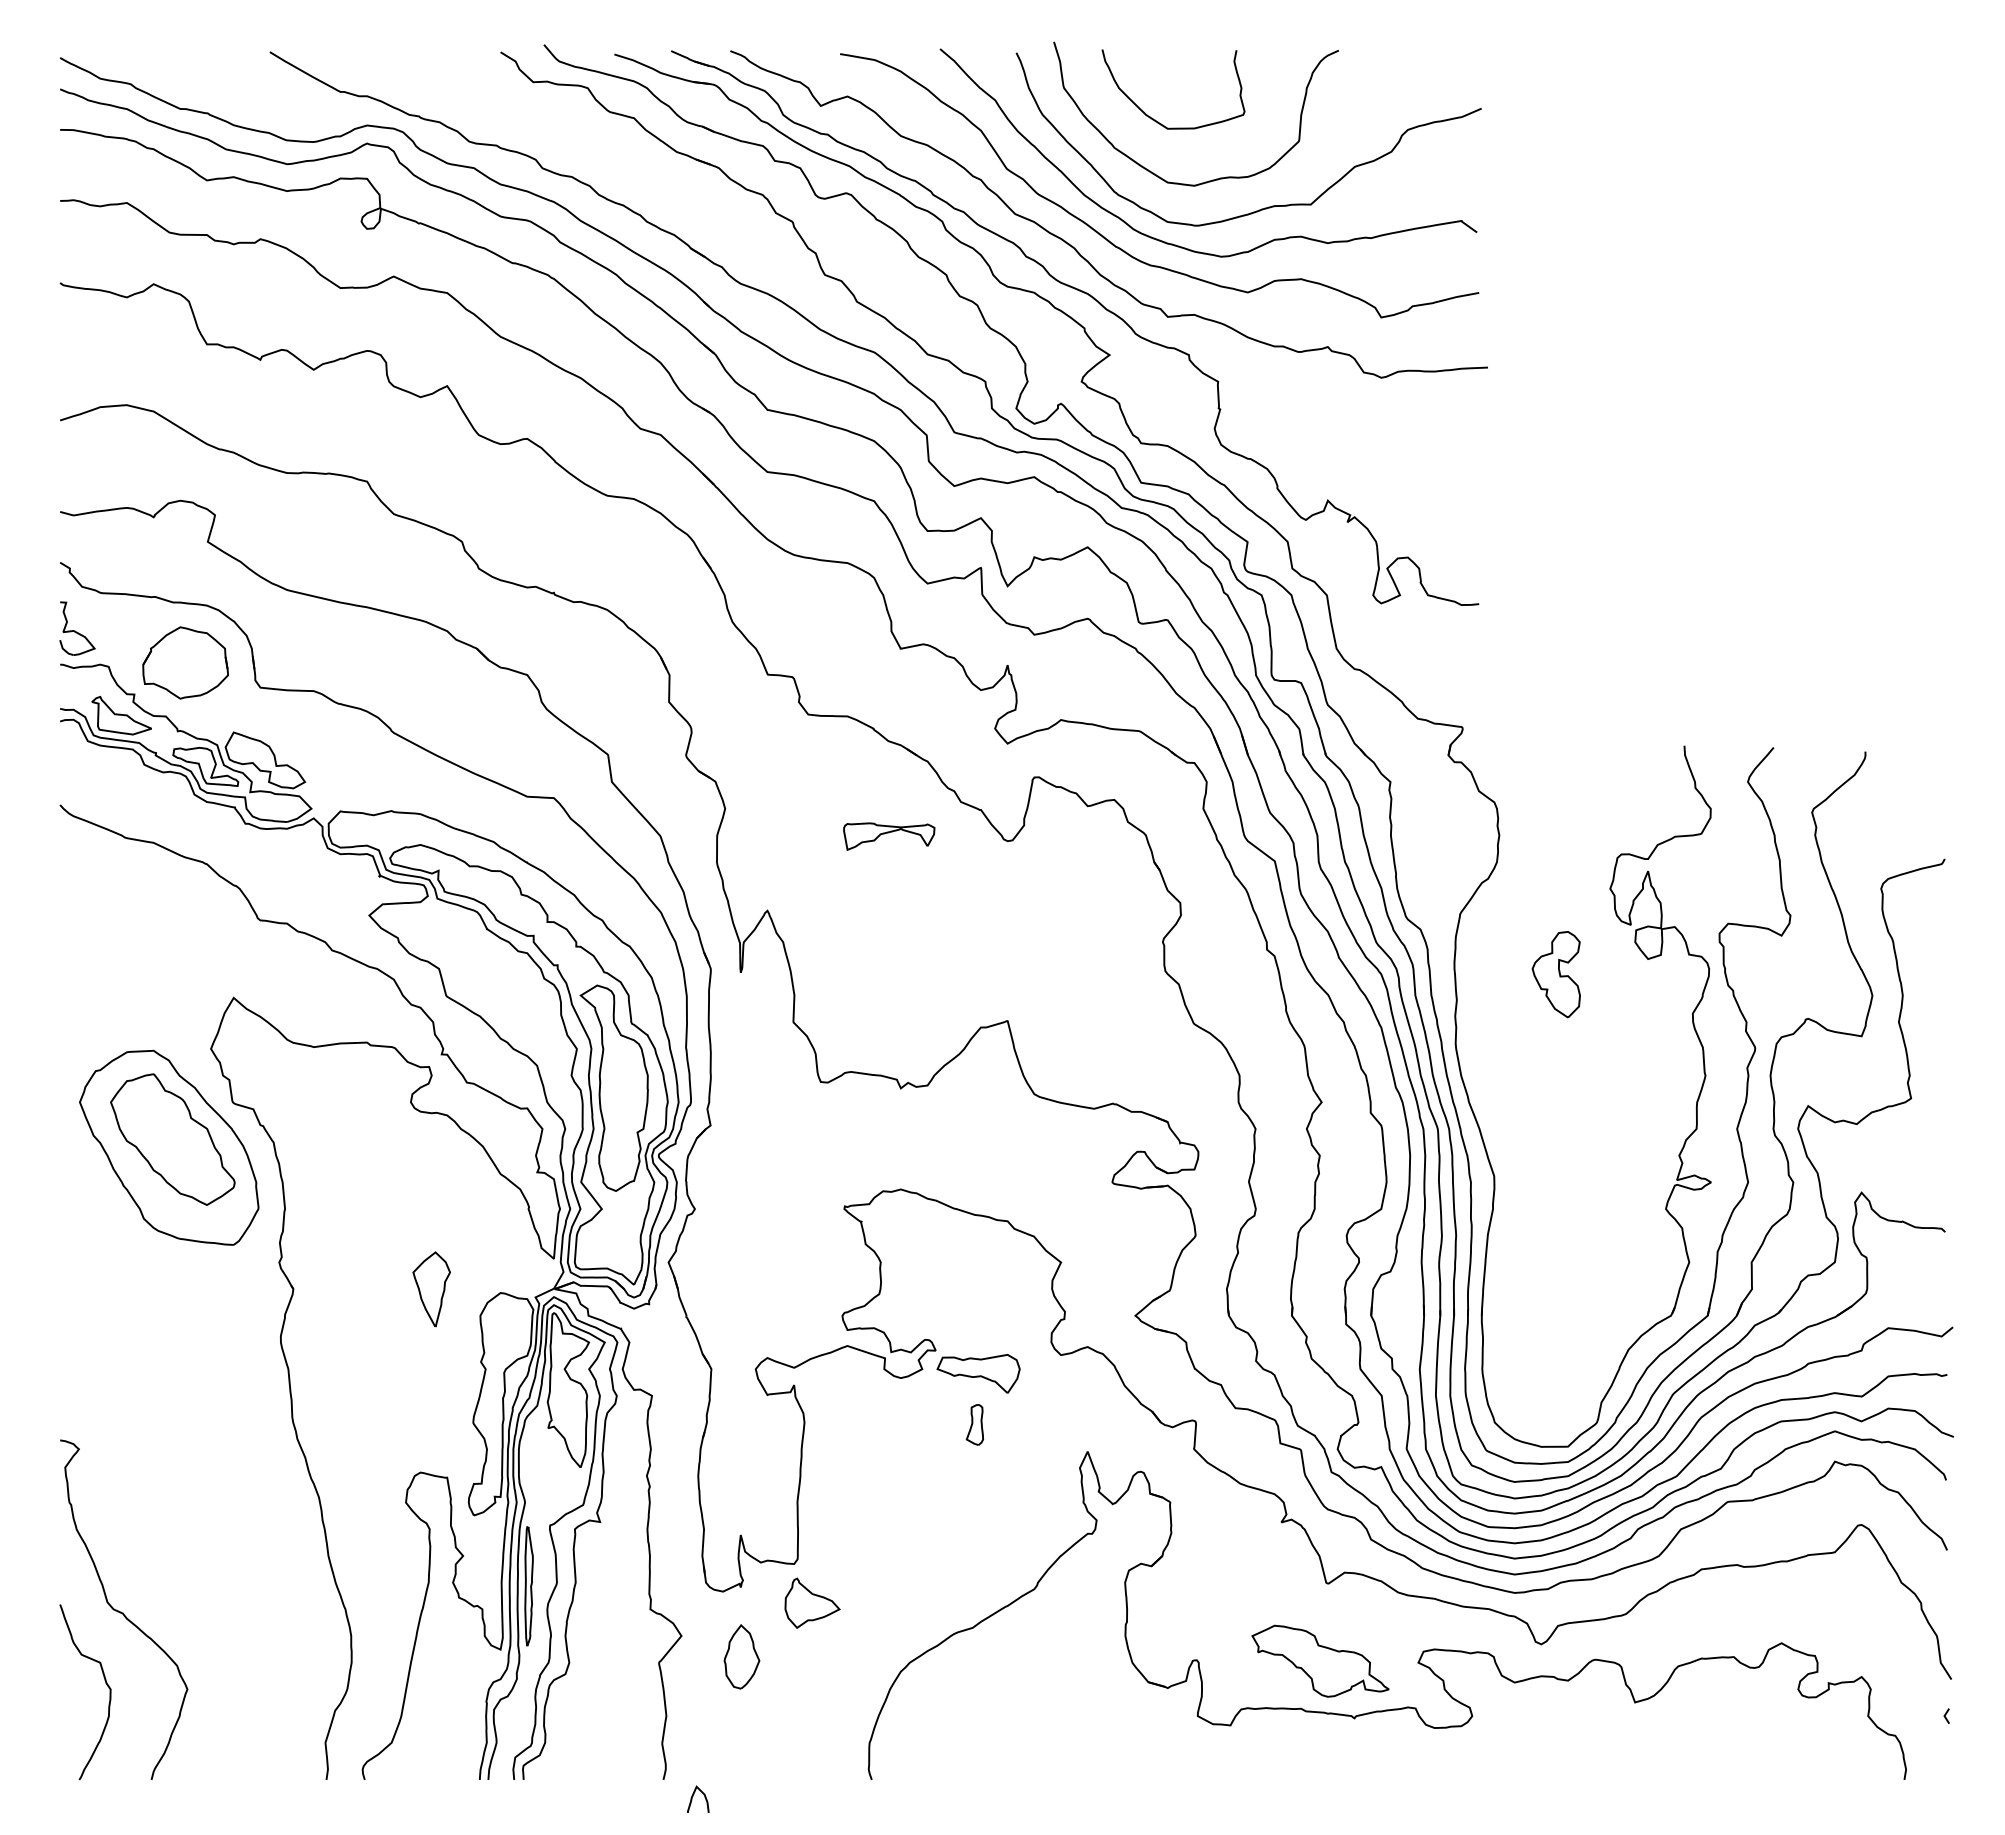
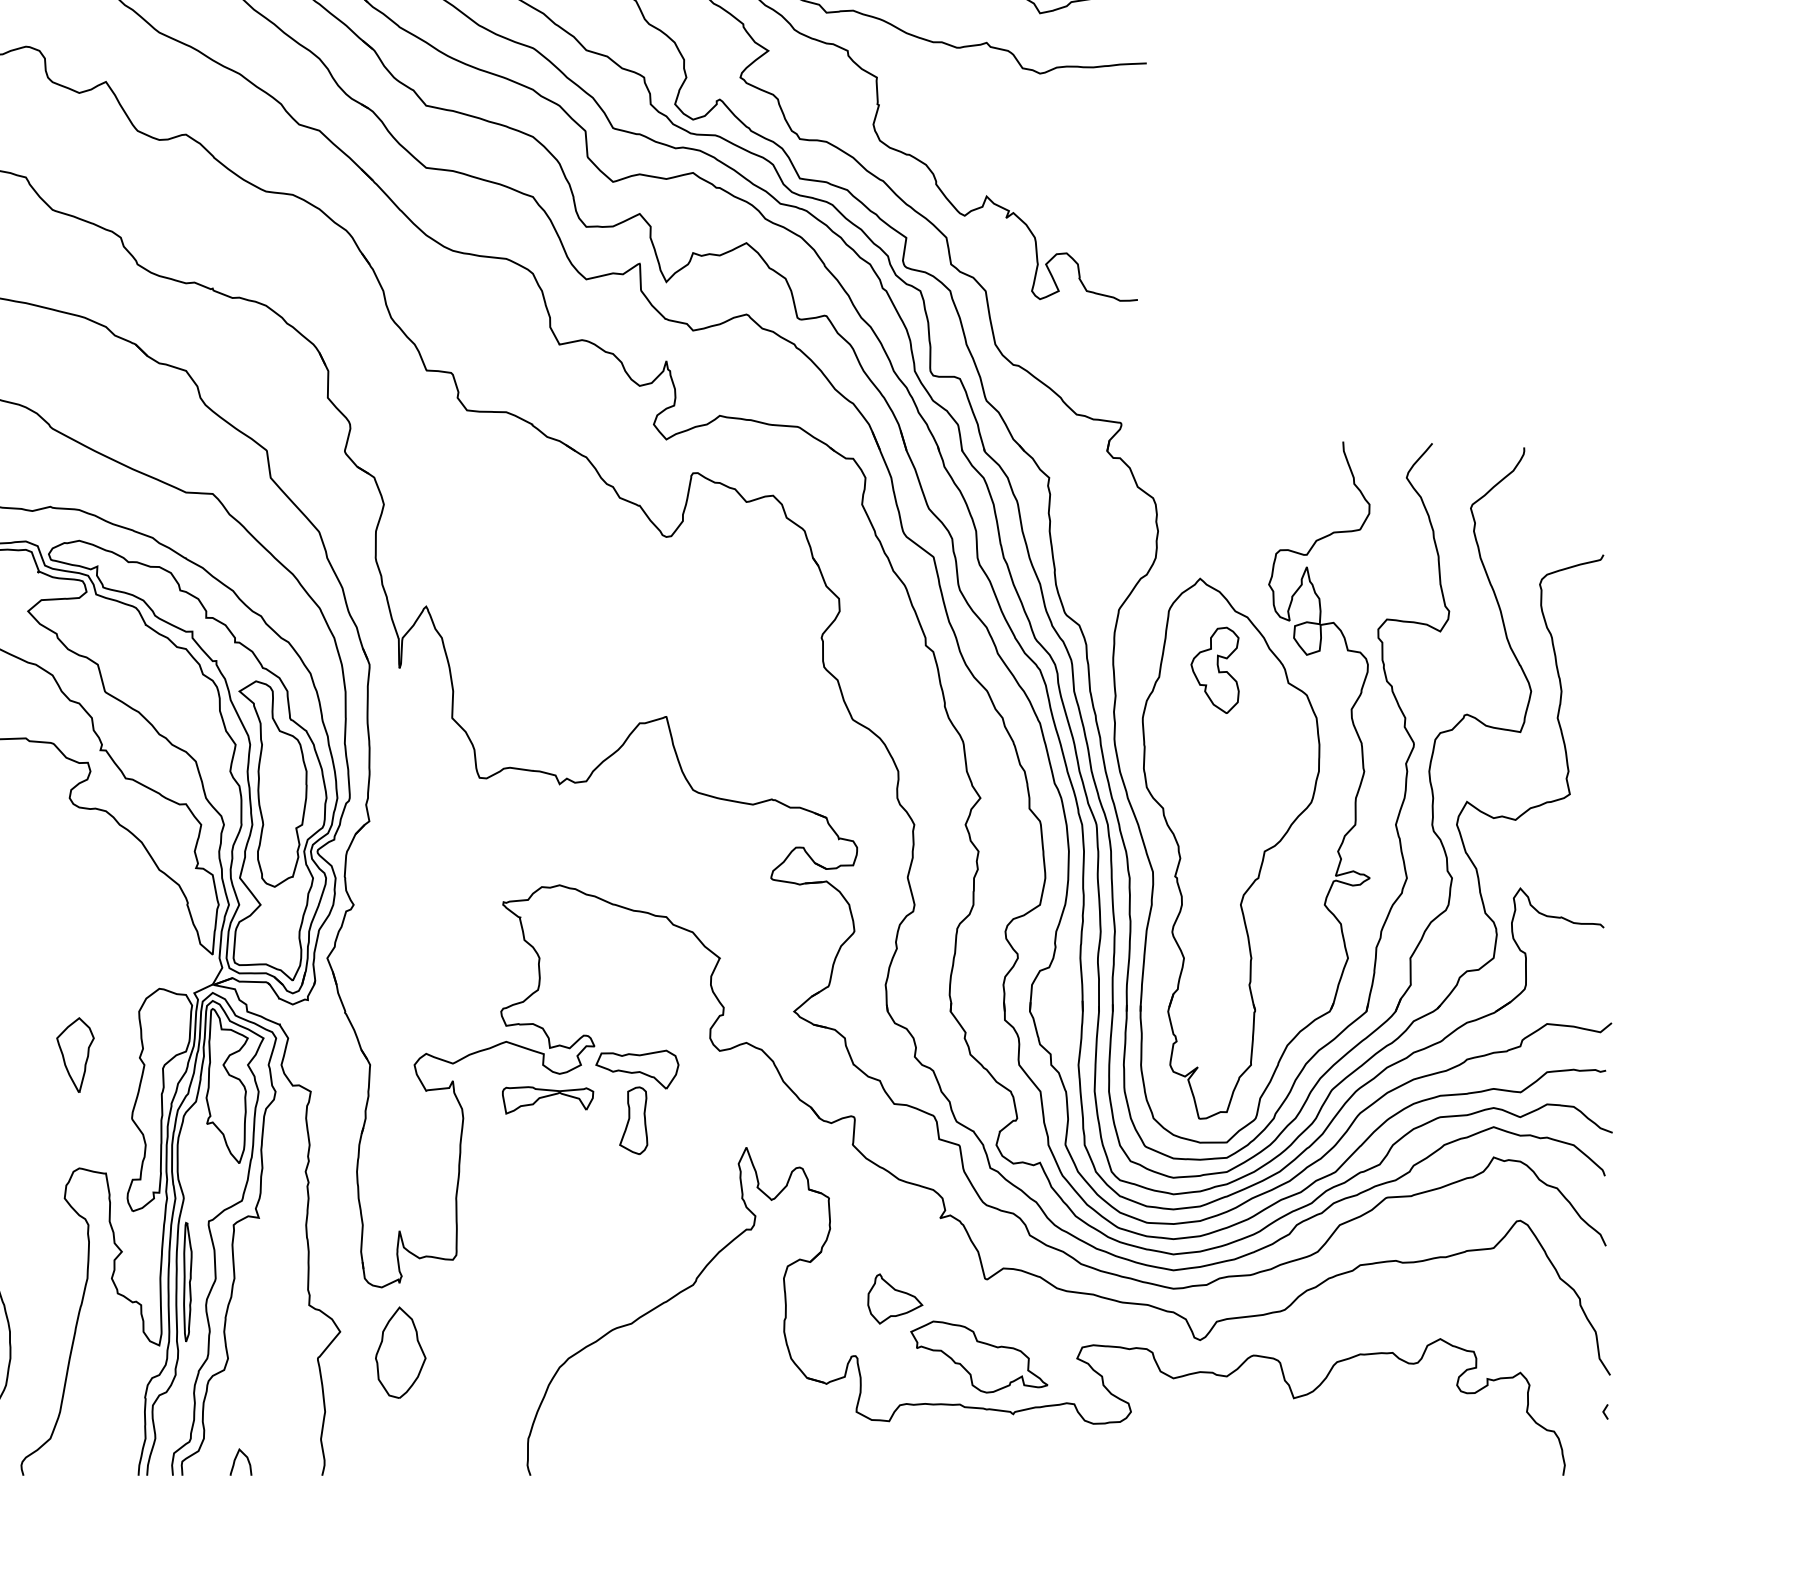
part: (889, 836) -> (548, 1100), moved
part: (1572, 1152) -> (1231, 848), added
part: (431, 1289) -> (75, 1055), moved
part: (974, 1424) -> (633, 1120), size x1.67
part: (812, 1602) -> (895, 1298), moved
part: (741, 1656) -> (400, 1352), size x1.43
curve: (693, 1796) -> (236, 1459), moved

